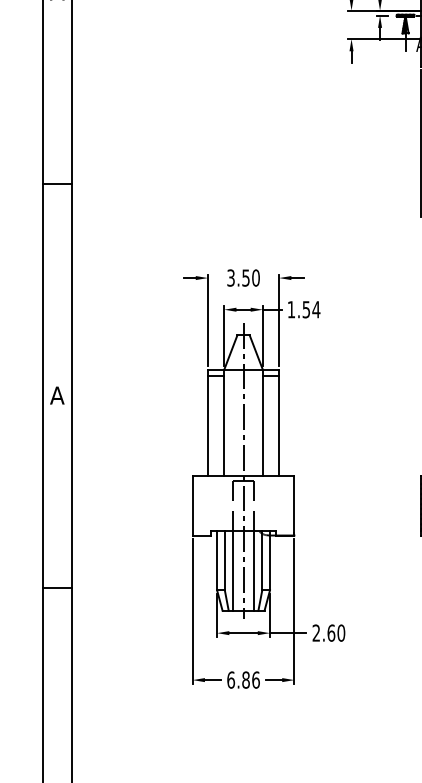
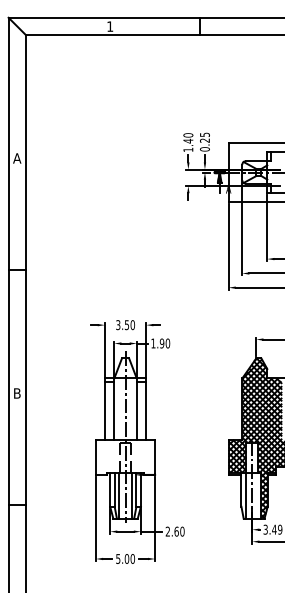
text: (310, 309) -> (164, 343), 1.54 -> 1.90
text: (57, 395) -> (17, 393), A -> B
text: (243, 679) -> (125, 558), 6.86 -> 5.00

